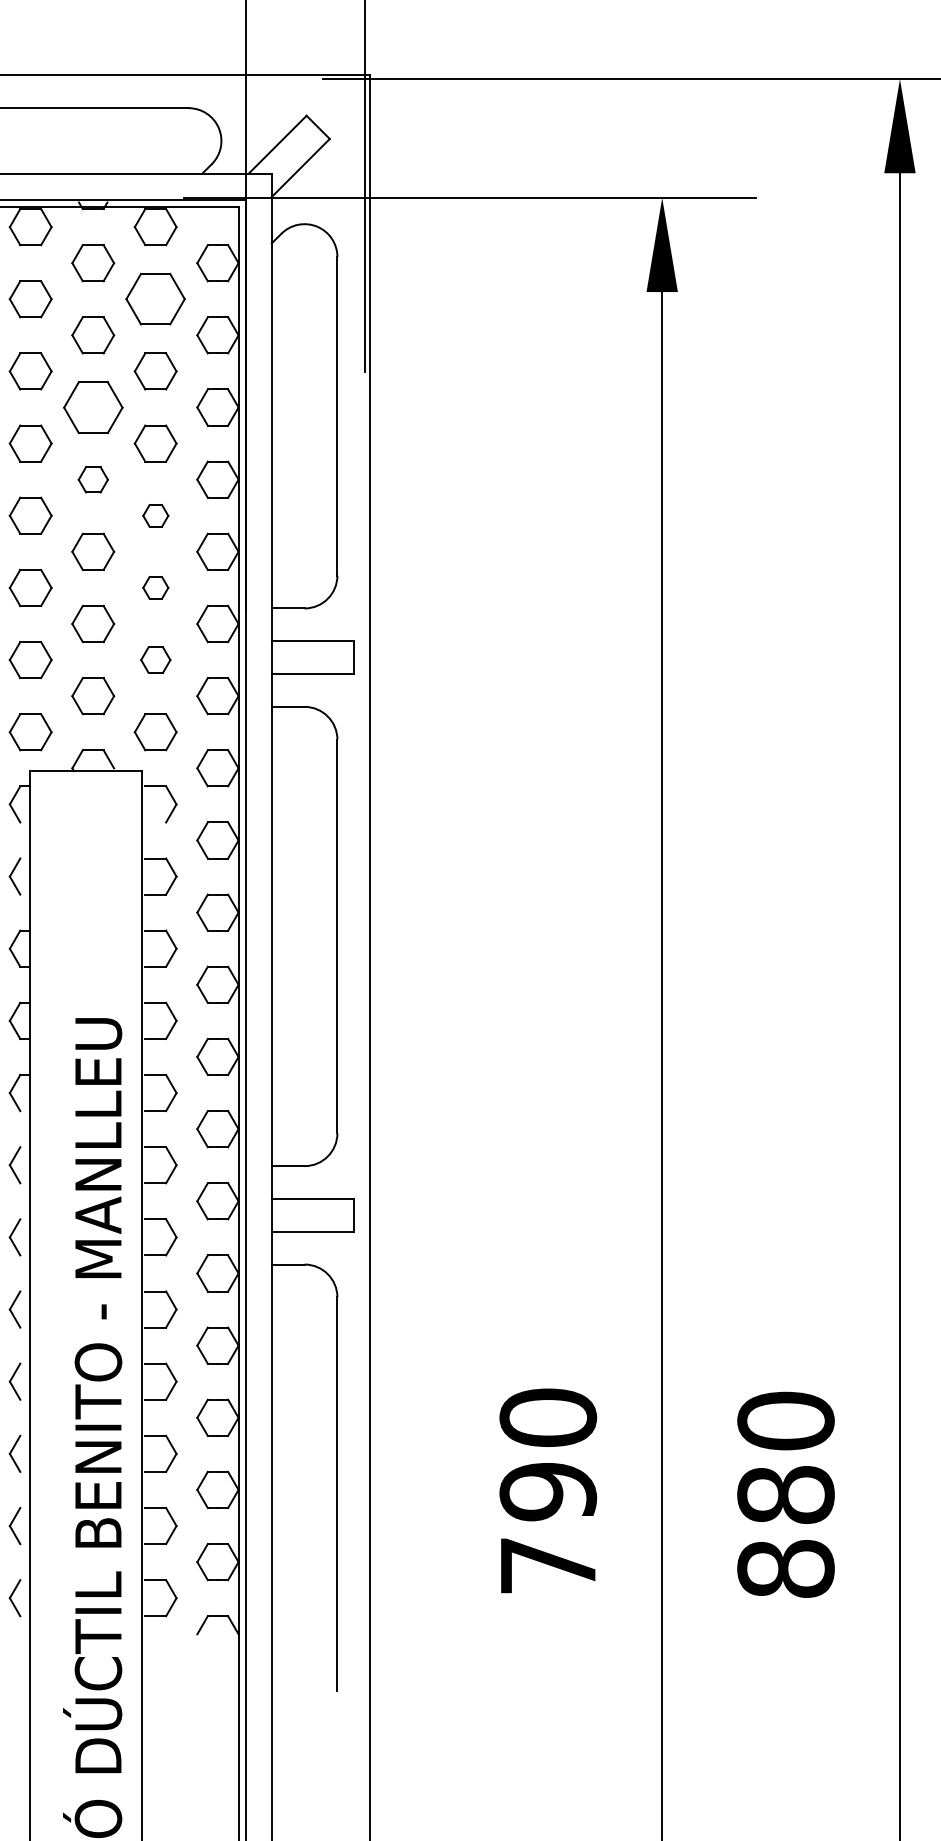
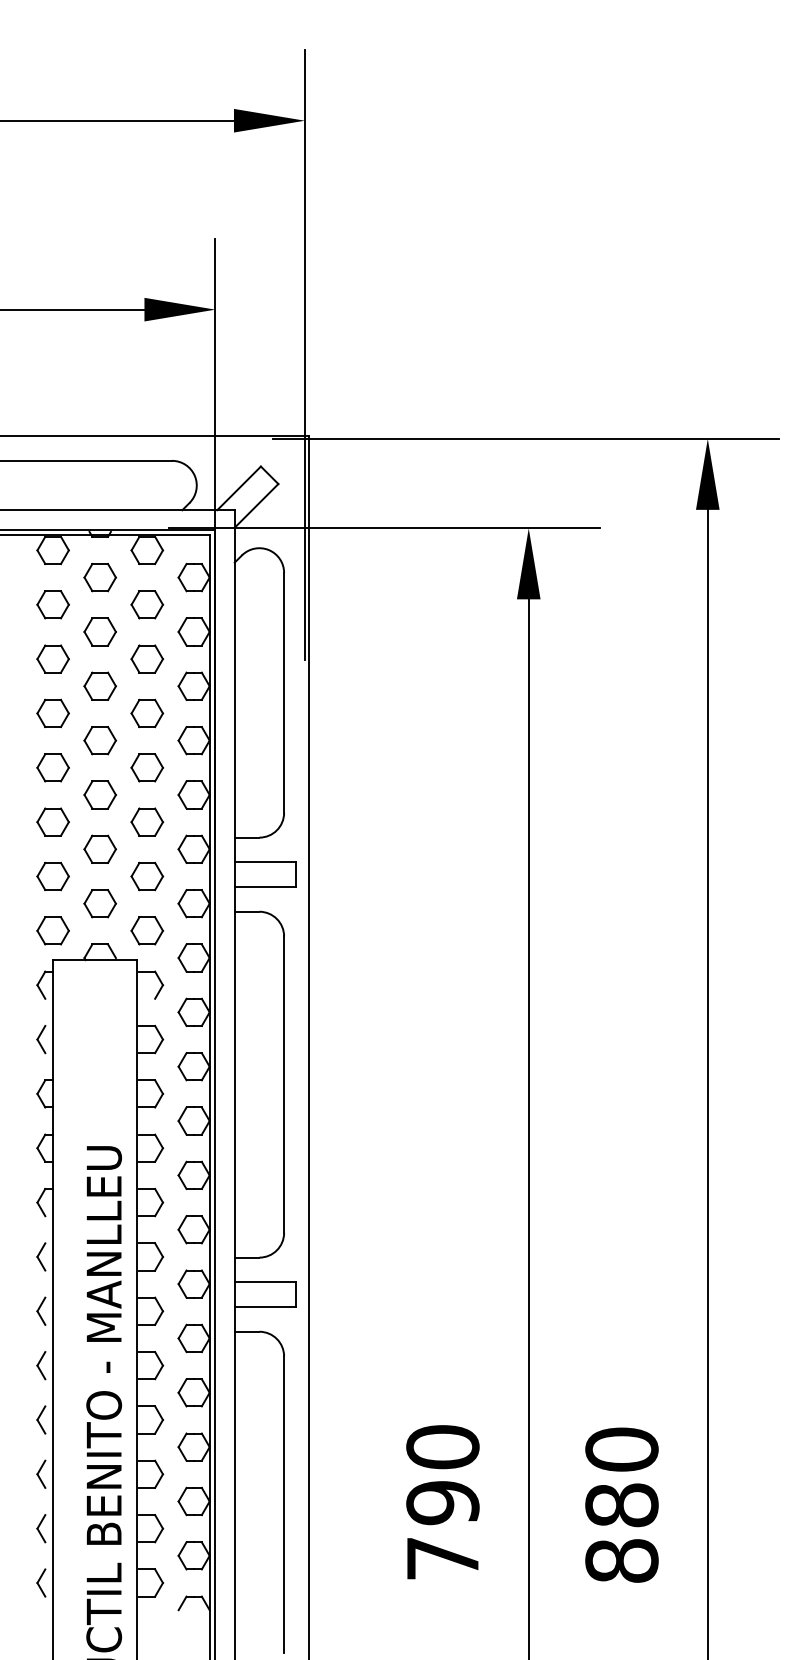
part: (155, 298) -> (147, 604), size x0.71
part: (92, 406) -> (99, 685), size x0.71
part: (93, 479) -> (100, 740), size x1.43
part: (155, 515) -> (147, 767), size x1.67
part: (155, 587) -> (147, 821), size x1.67
part: (155, 660) -> (147, 876), size x1.43

